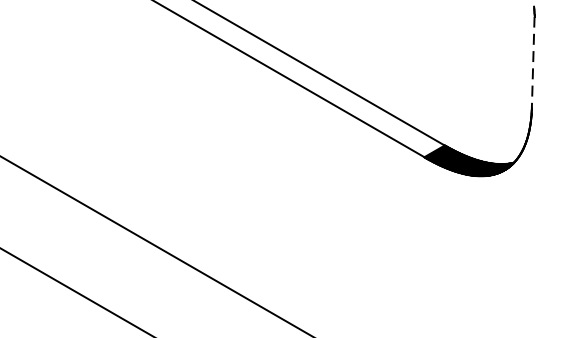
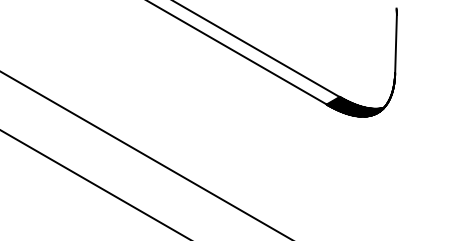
line: (533, 63) -> (396, 44), dashed -> solid

